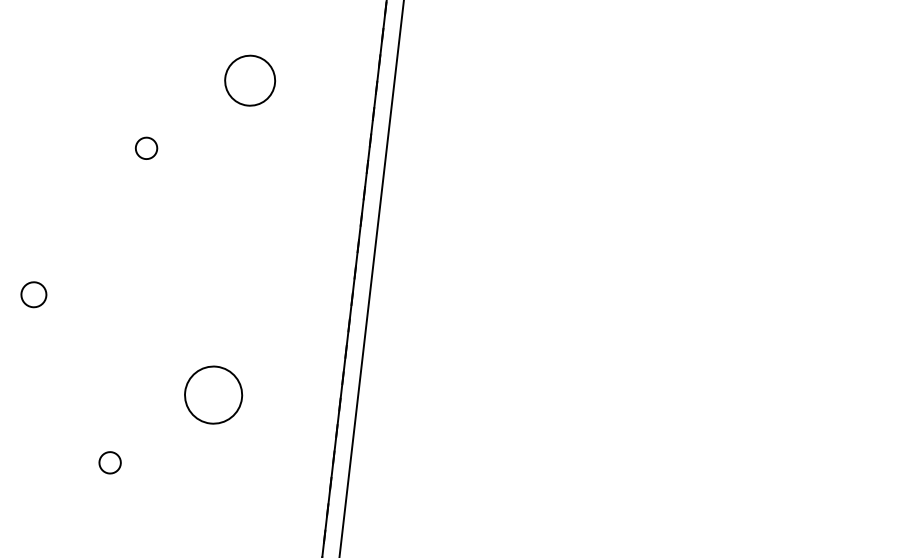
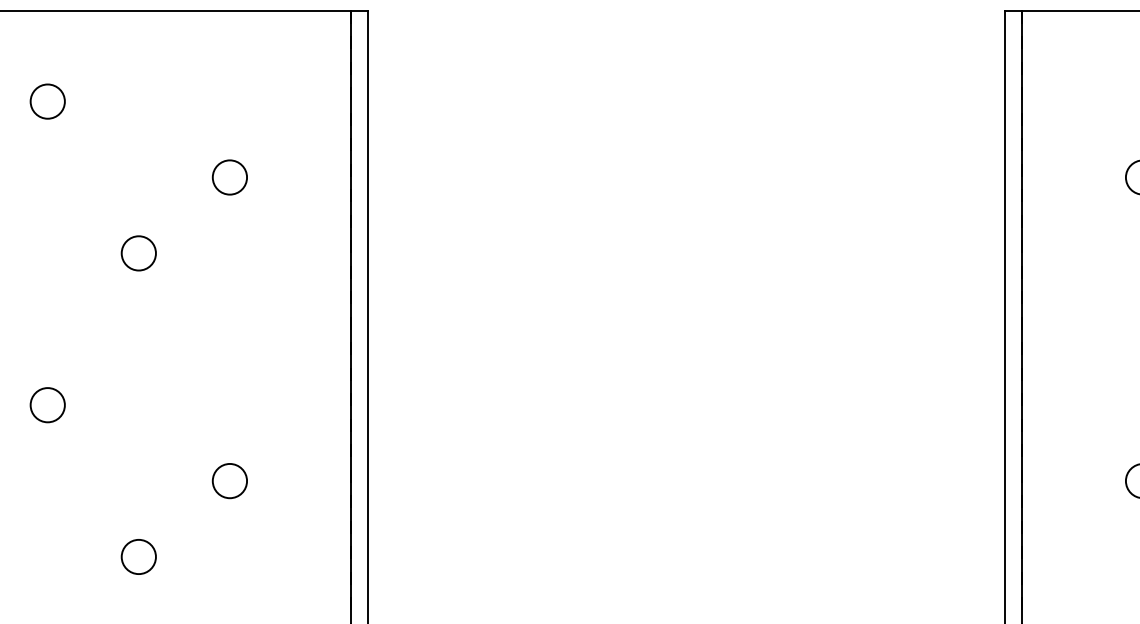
circle: (249, 80) -> (229, 177), size x0.71
circle: (146, 148) -> (138, 253), size x1.67
circle: (33, 294) -> (47, 405), size x1.43
circle: (213, 394) -> (229, 480), size x0.62
circle: (109, 462) -> (138, 556), size x1.67

